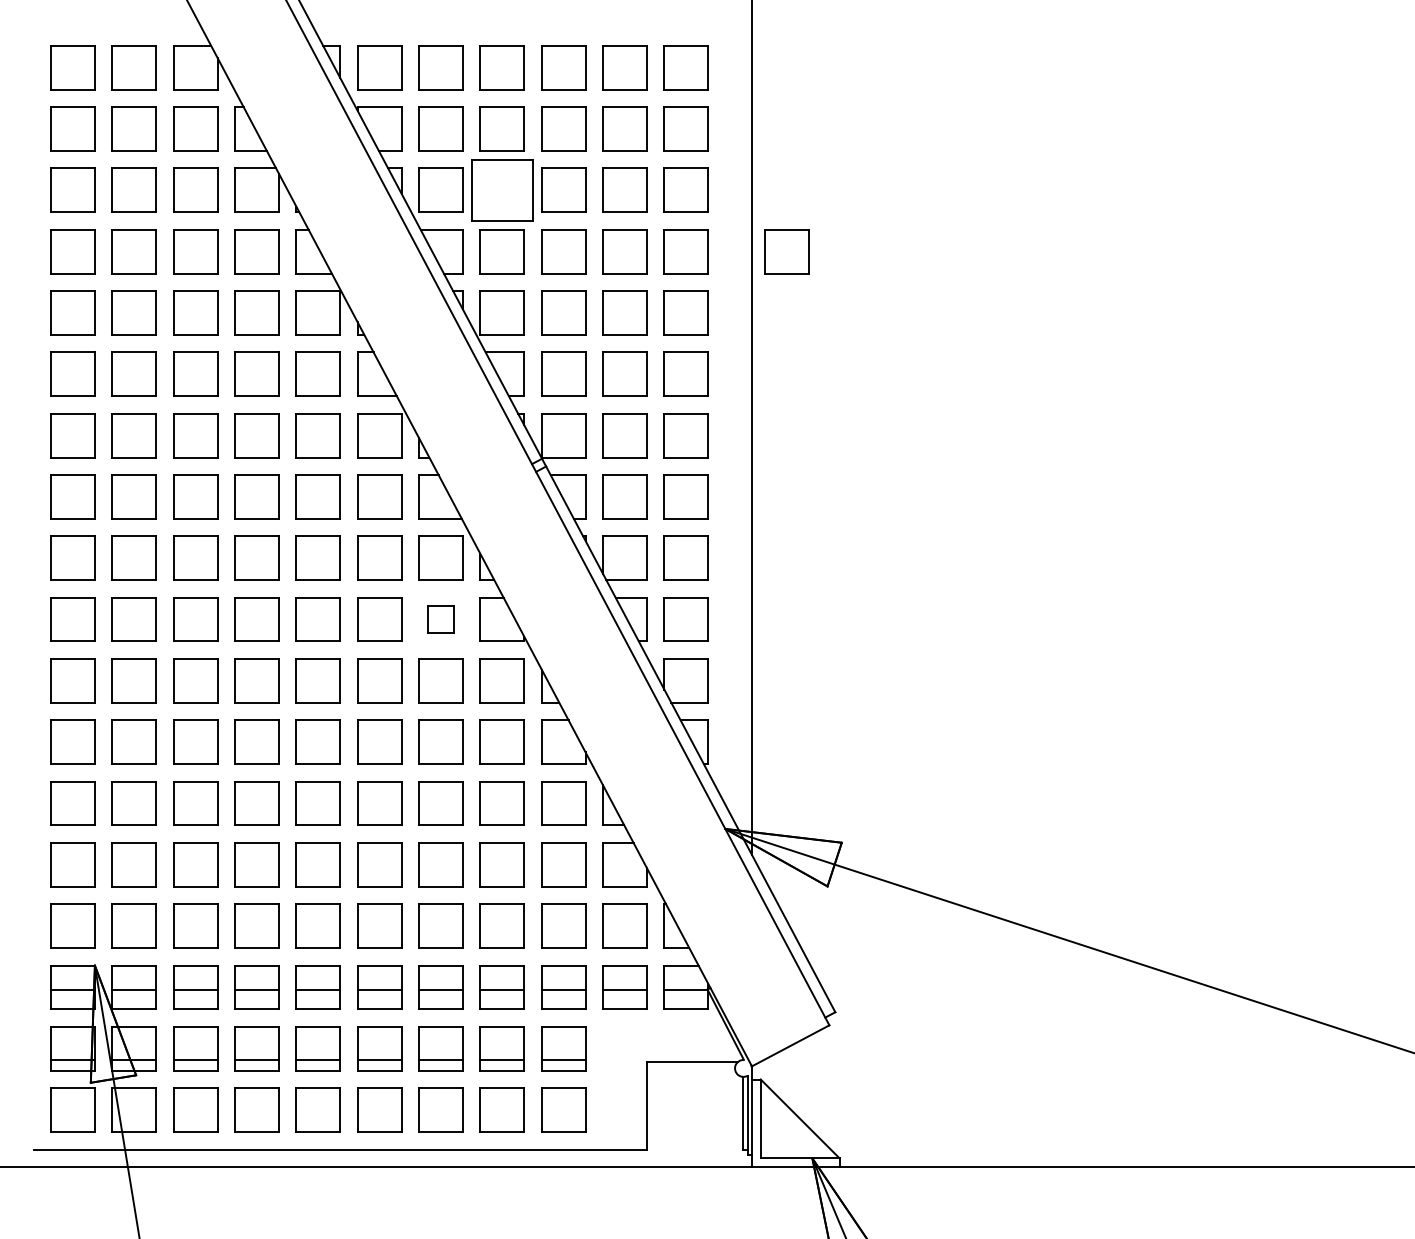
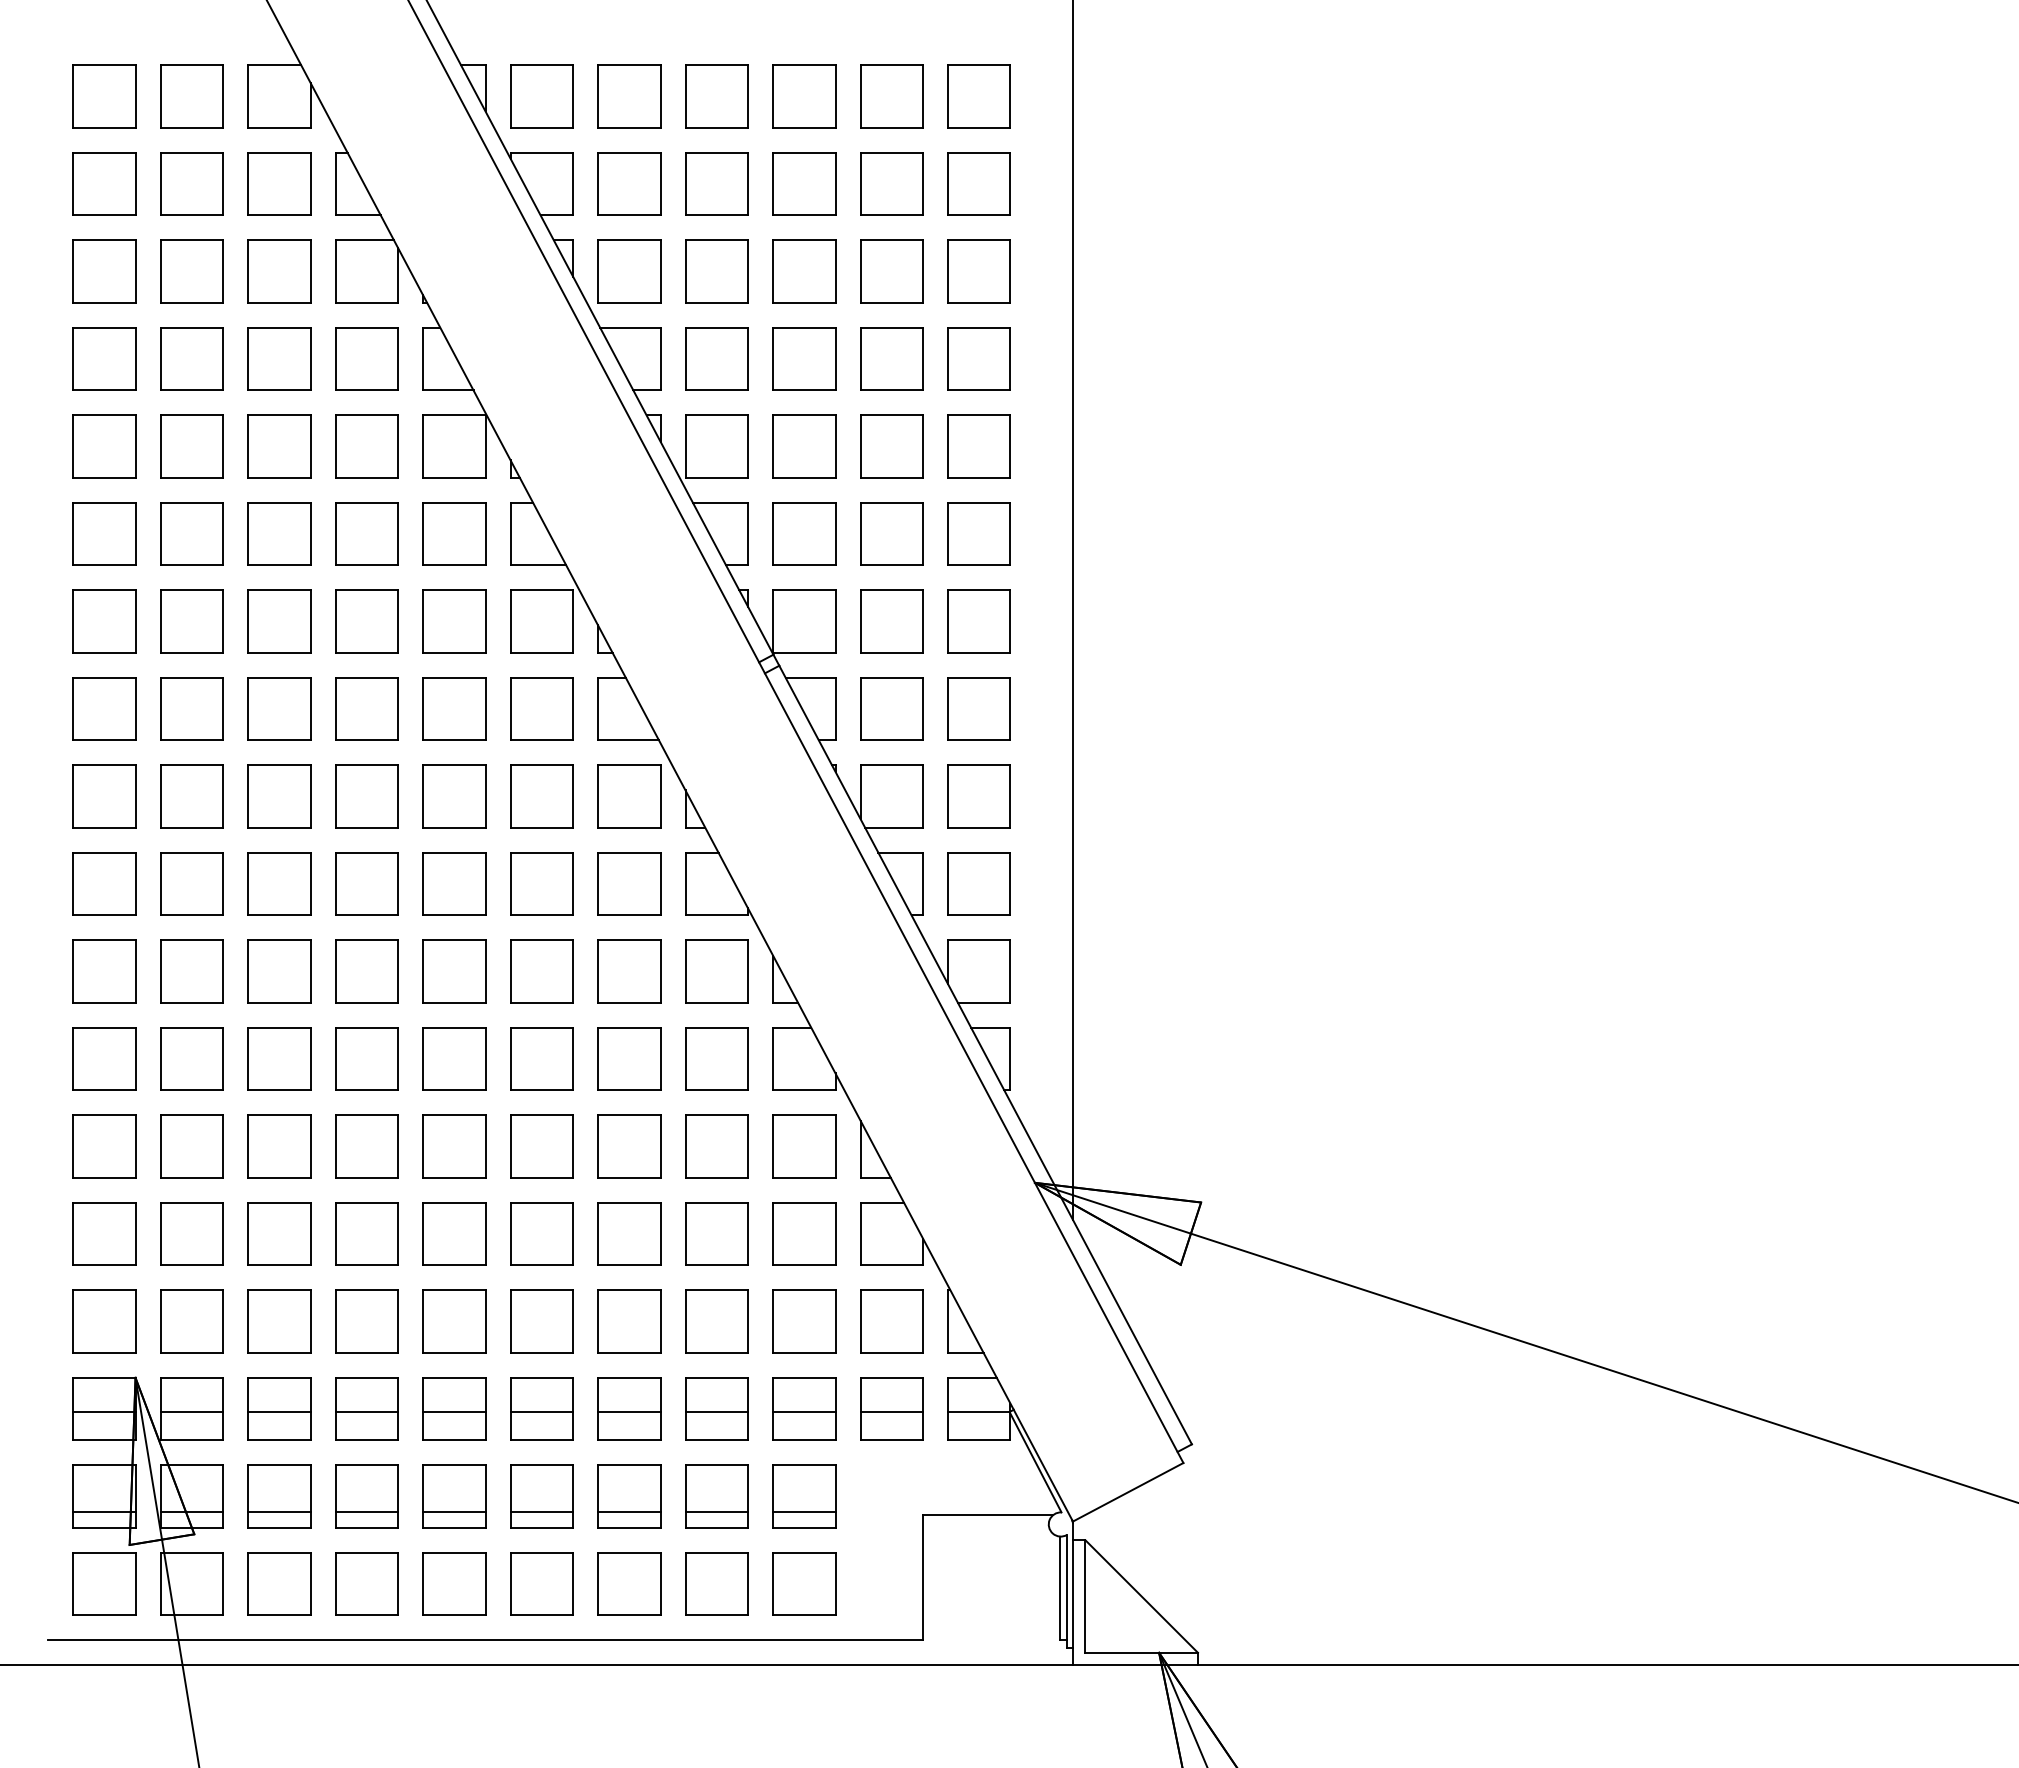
part: (502, 190) -> (716, 271), size x0.71
part: (786, 251) -> (1122, 358), removed
part: (441, 619) -> (629, 883), size x1.67

